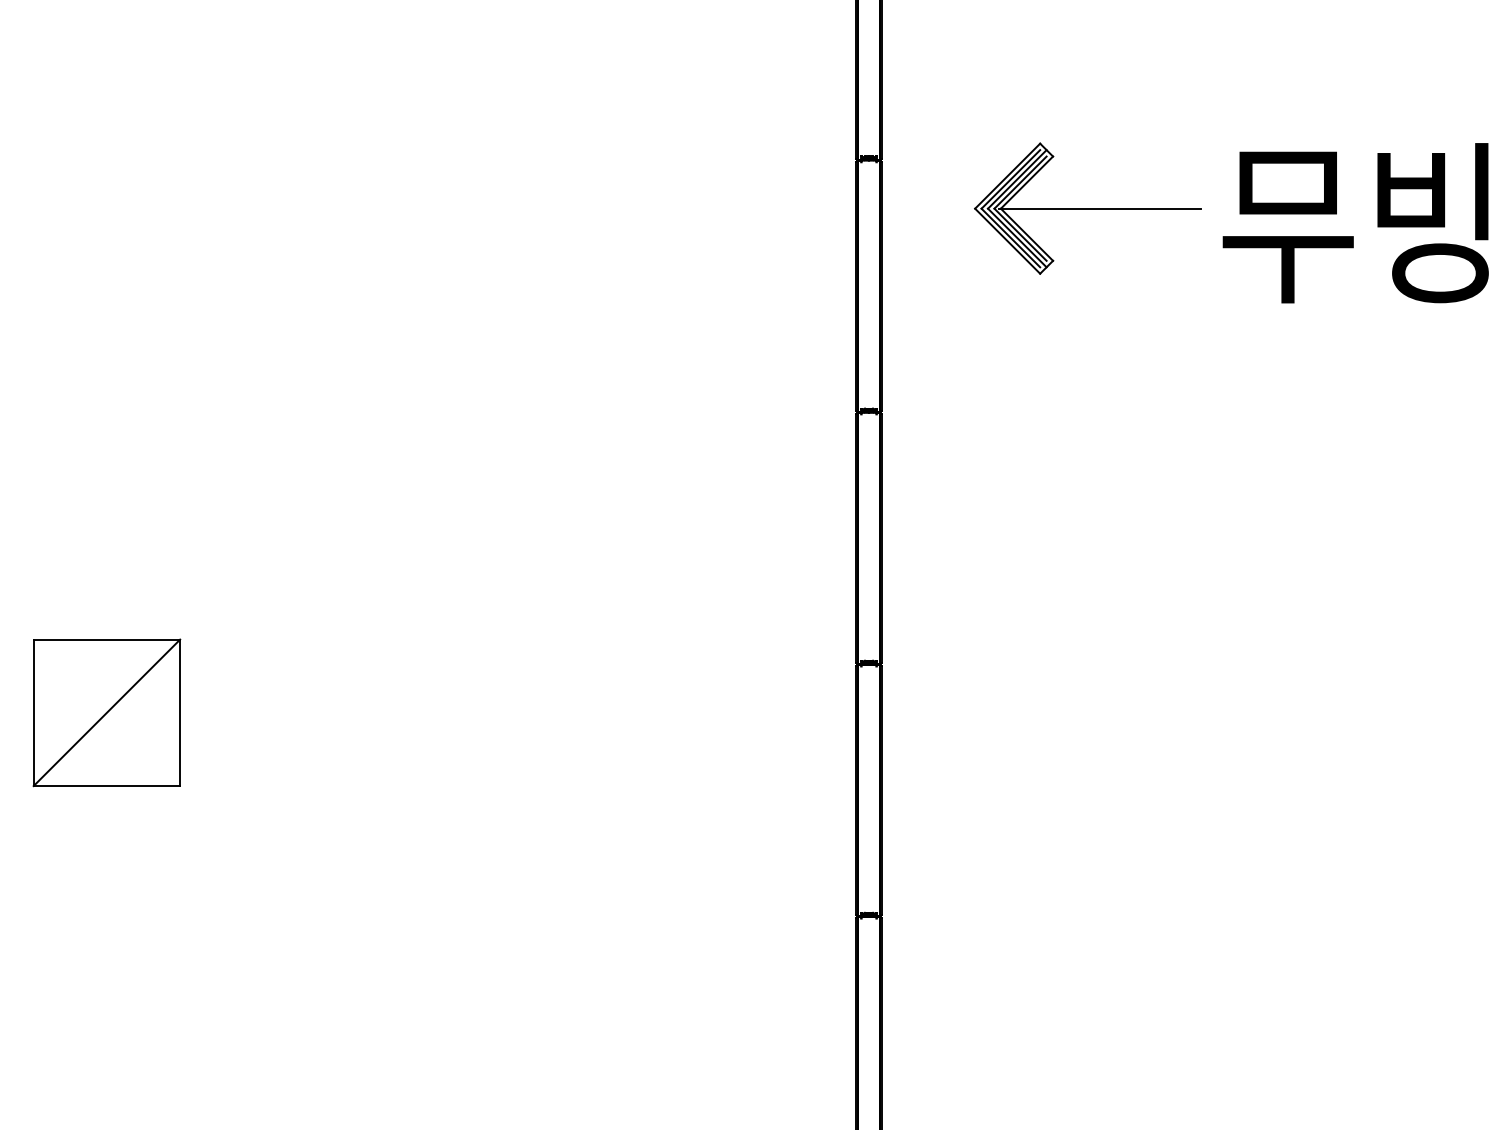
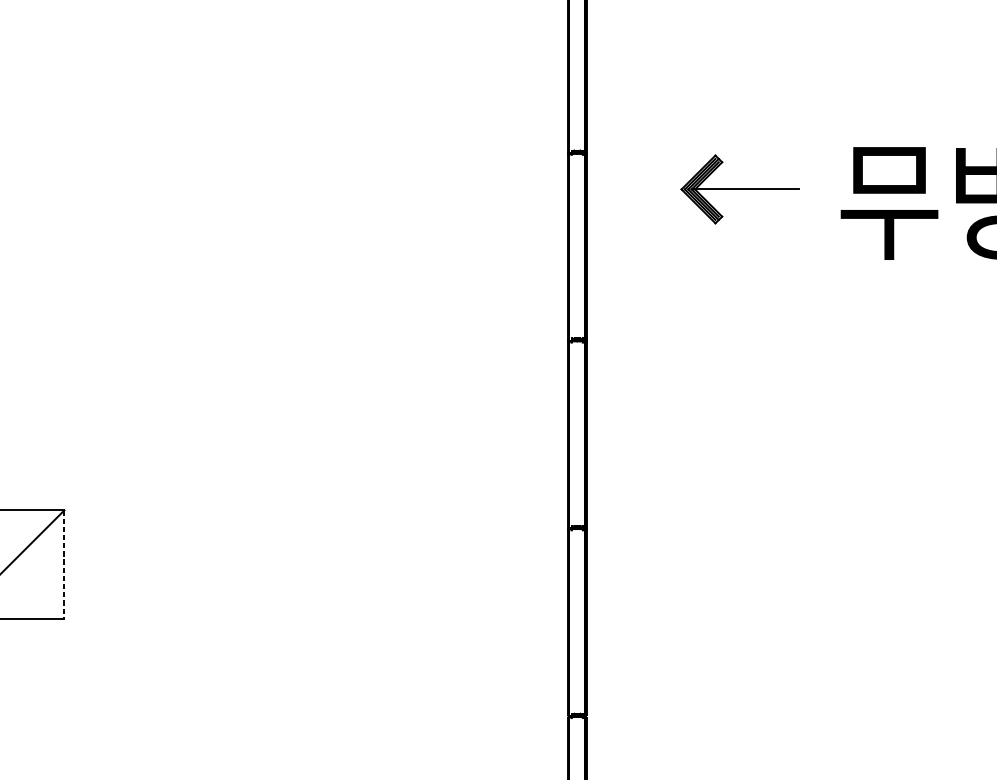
part: (1087, 208) -> (740, 189), size x0.7
line: (180, 713) -> (64, 565), solid -> dashed

